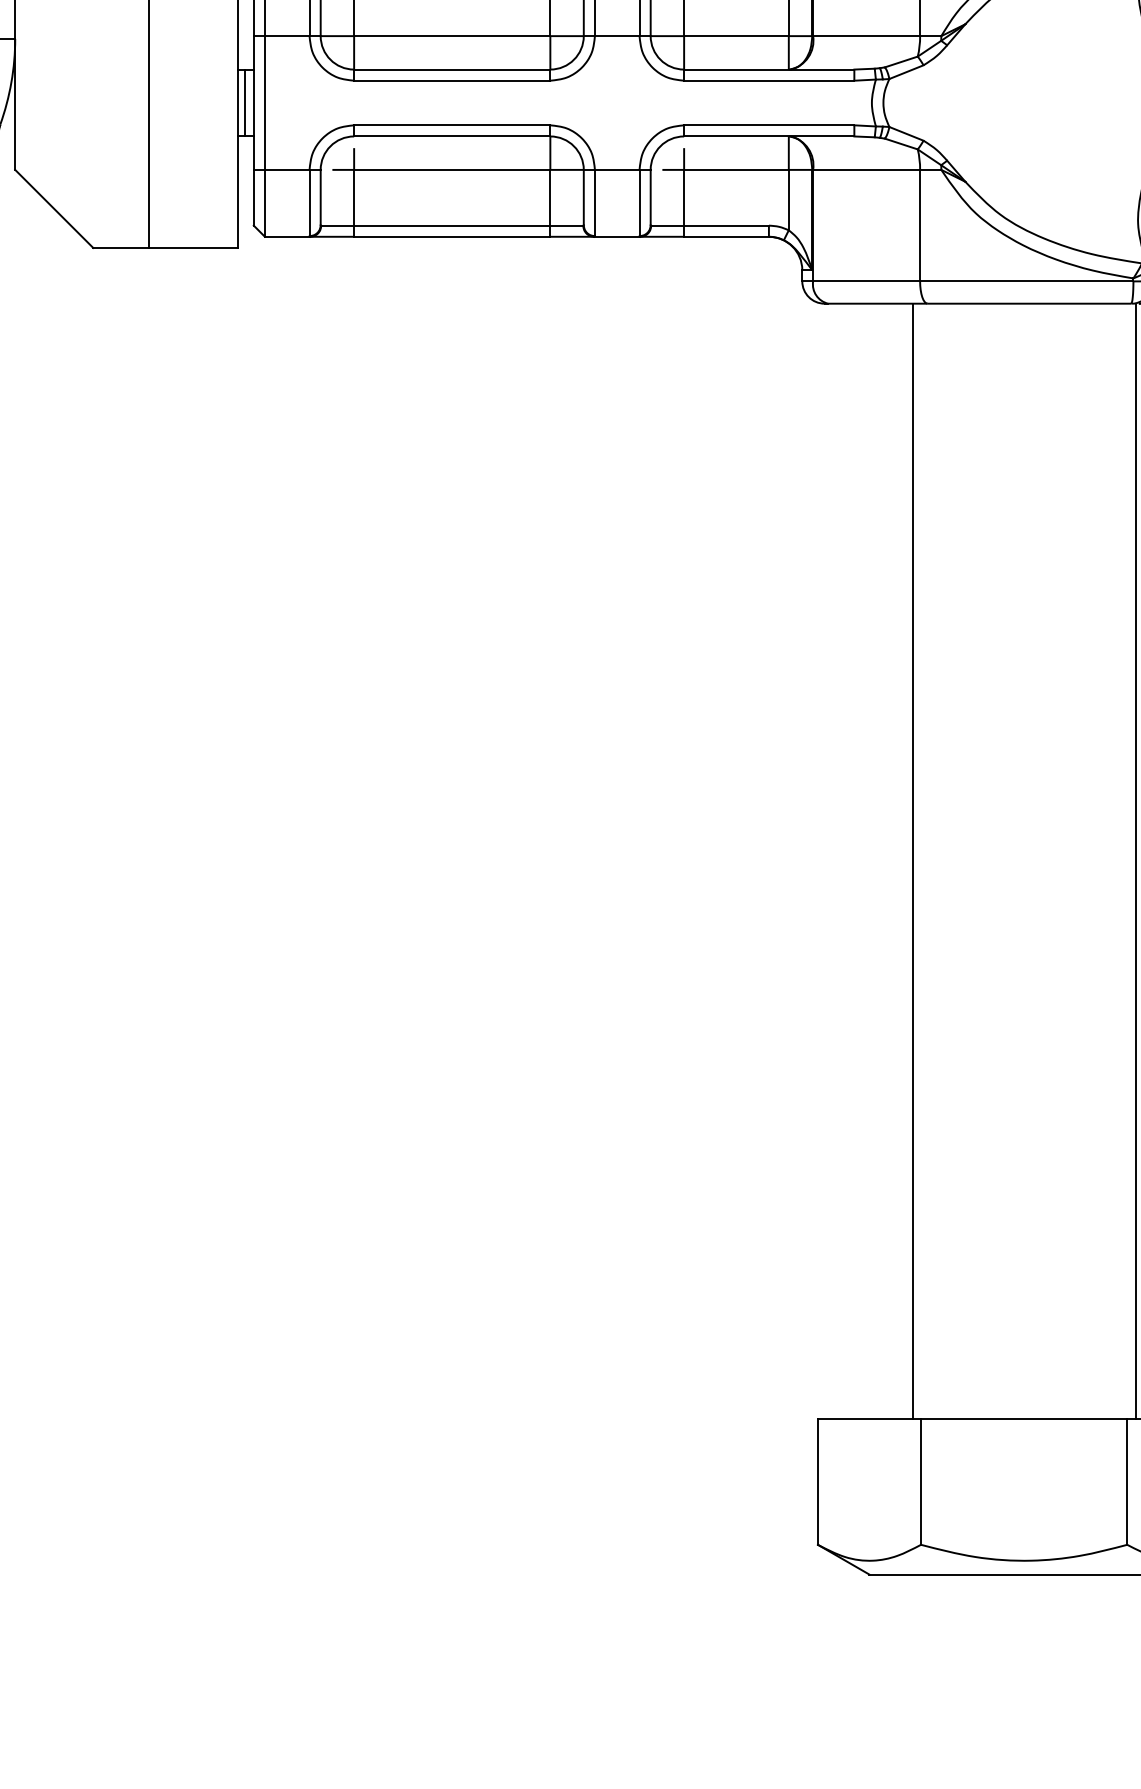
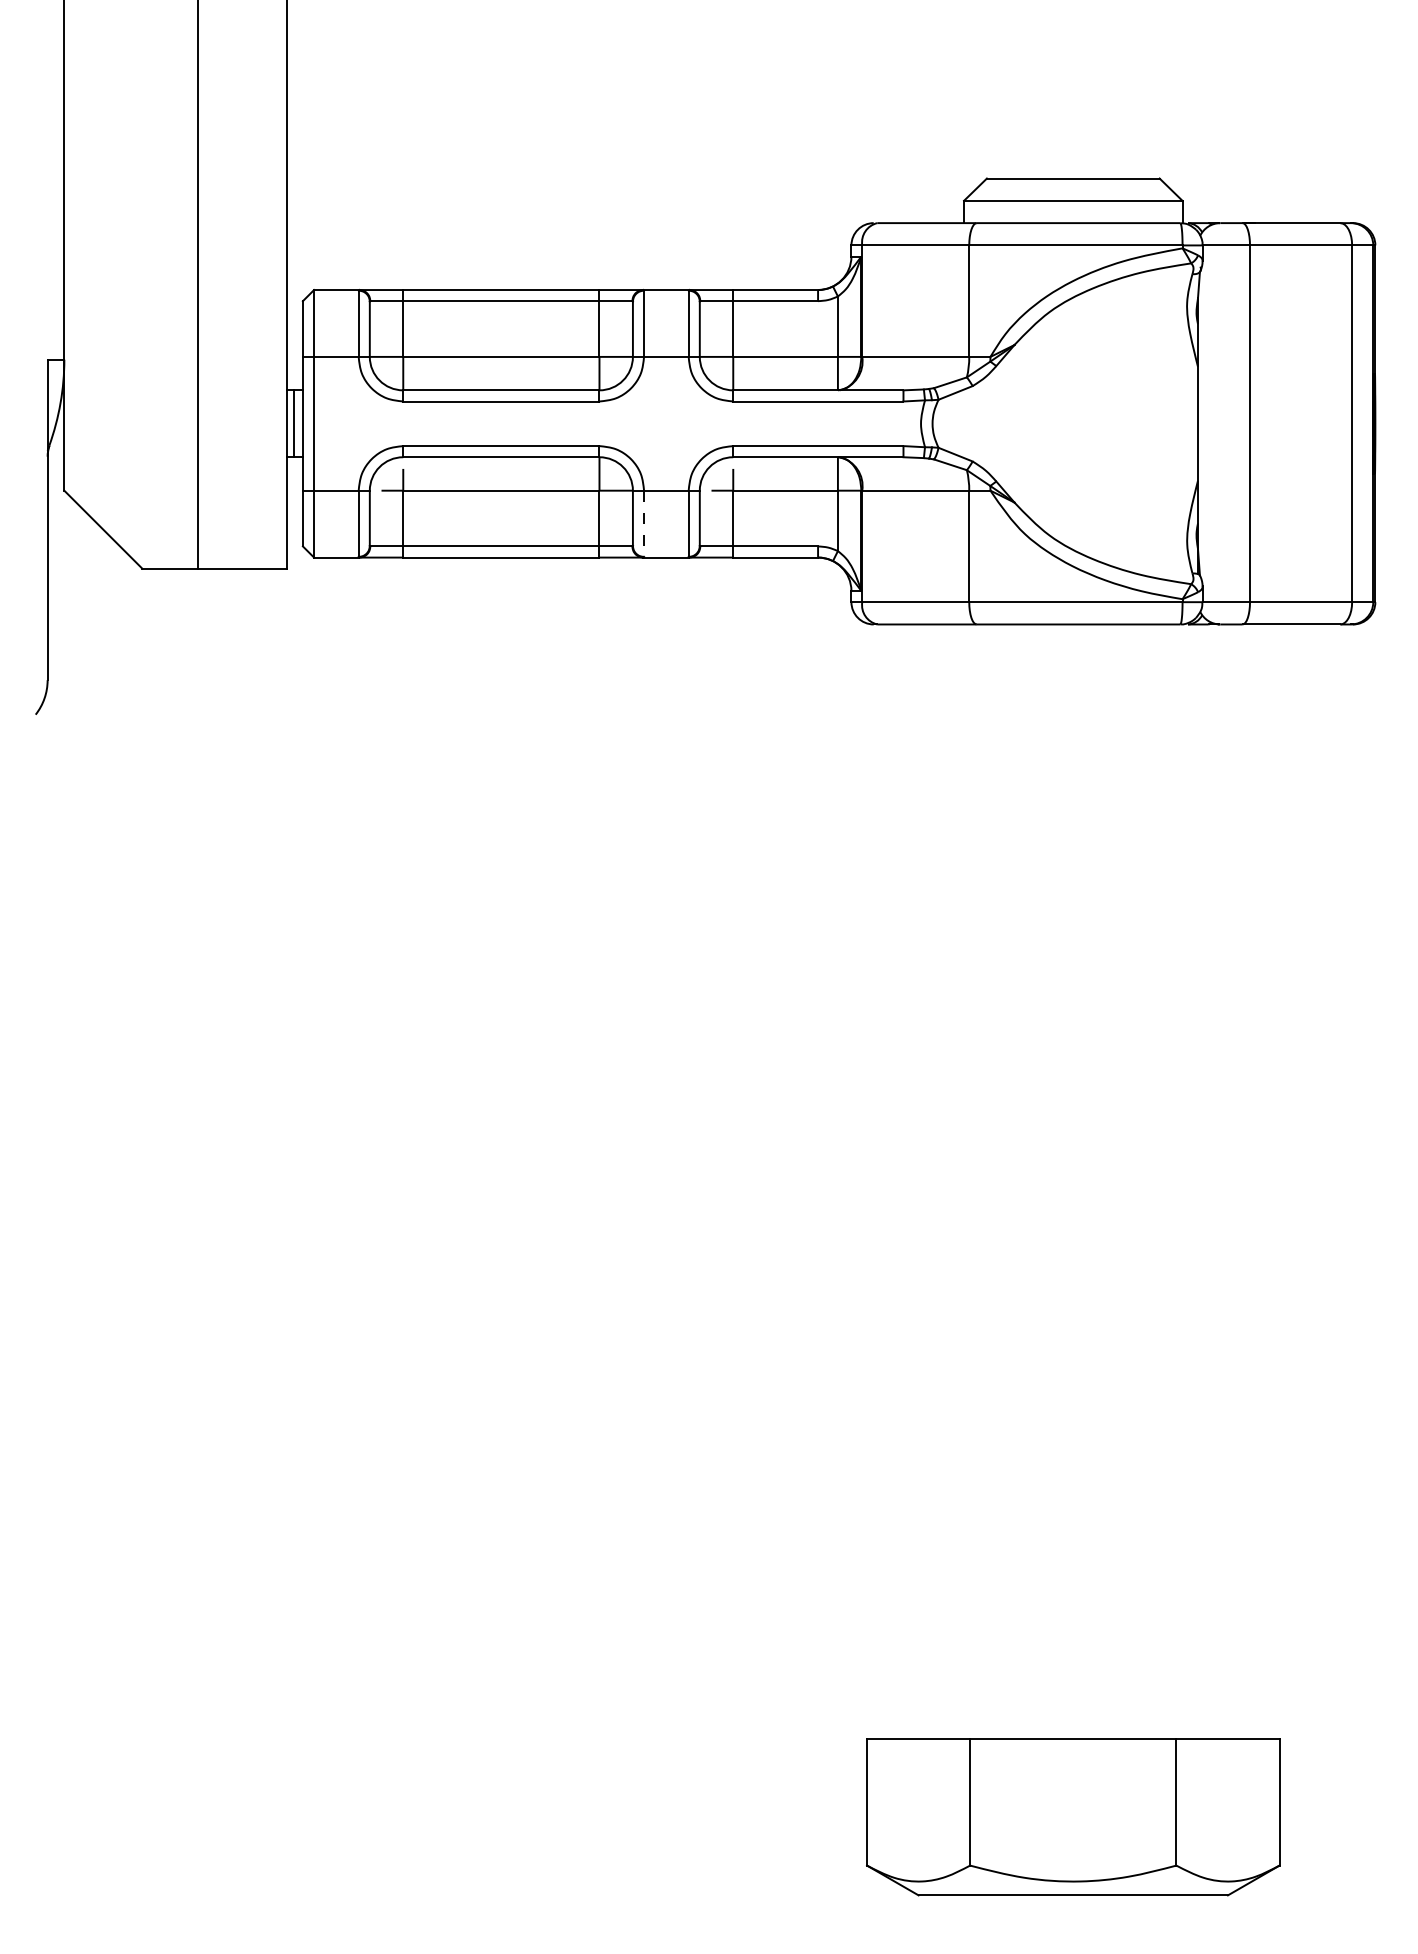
line: (595, 203) -> (644, 524), solid -> dashed
line: (912, 860) -> (961, 1181), removed
line: (1135, 860) -> (1184, 1181), removed

